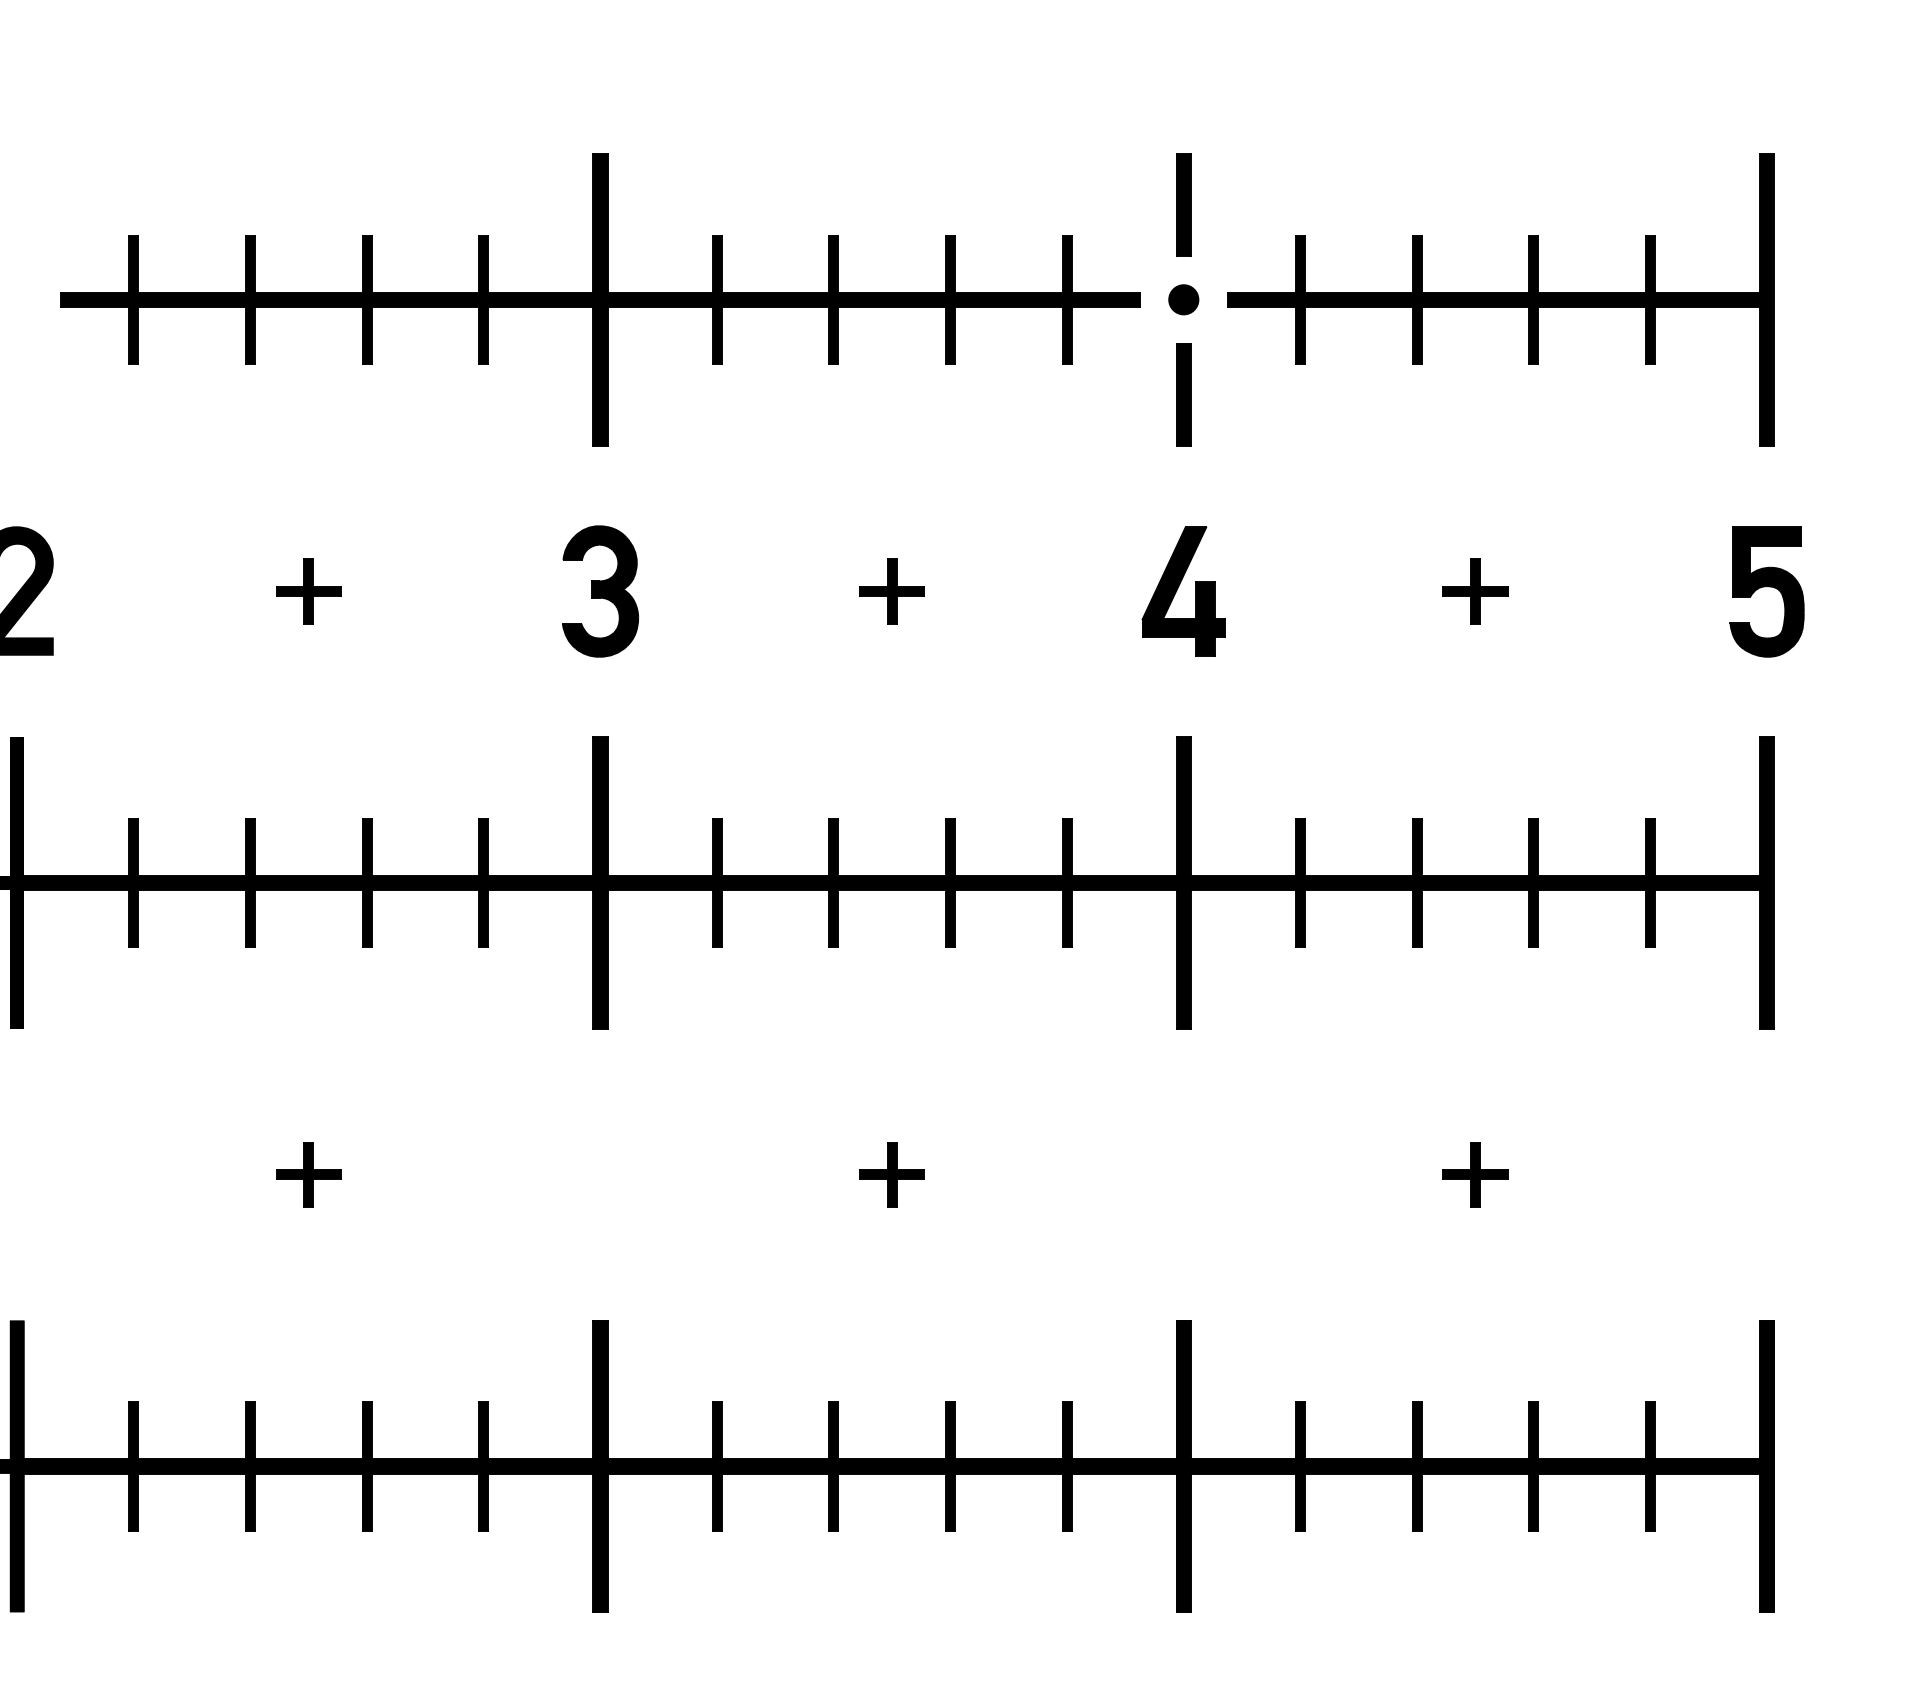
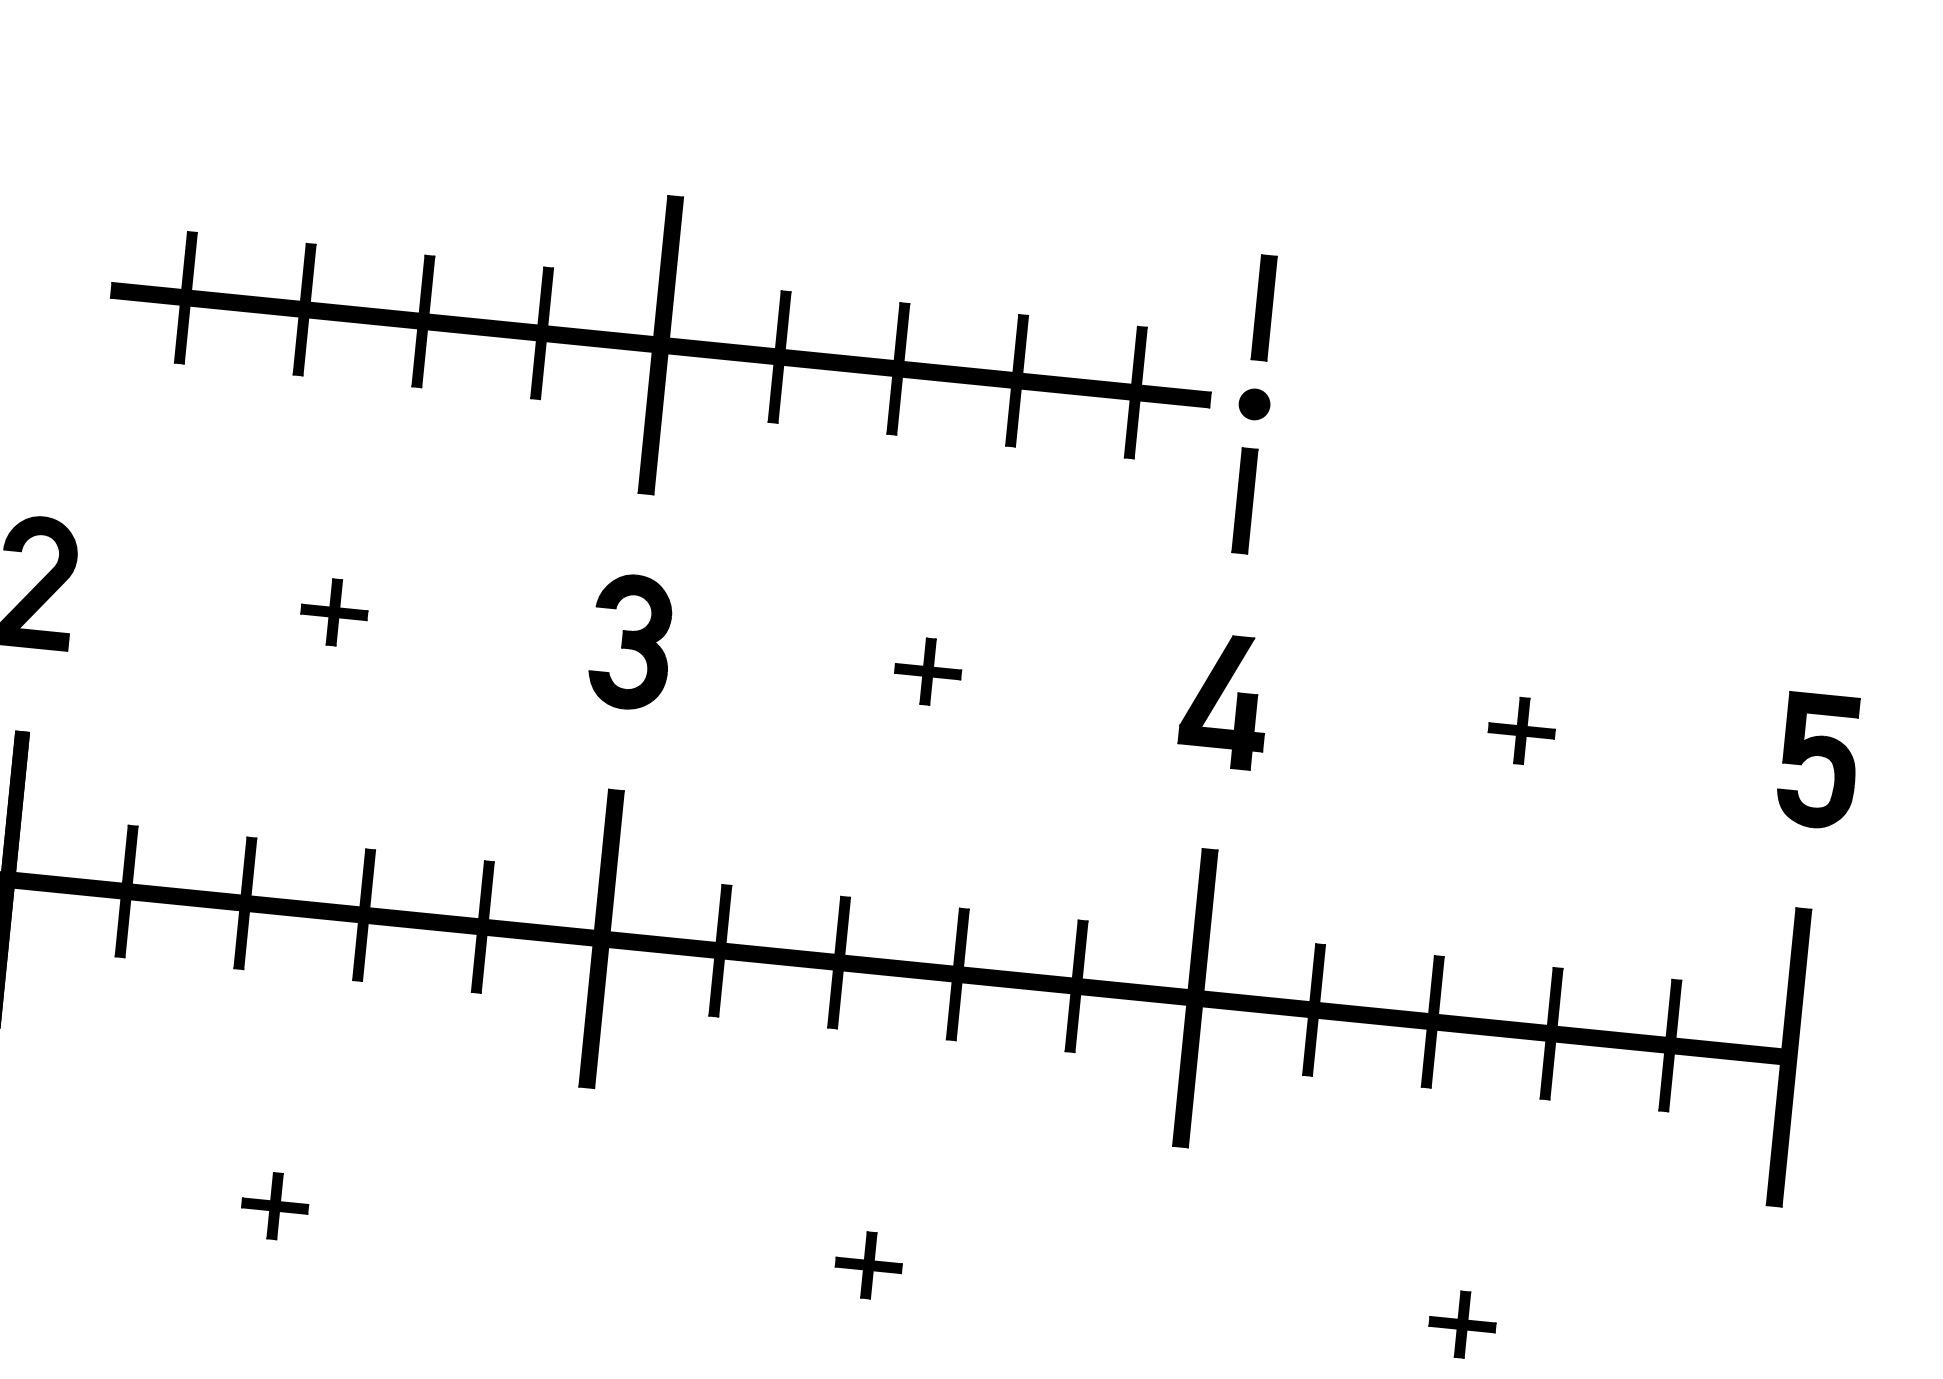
part: (1500, 299) -> (1576, 436), removed

